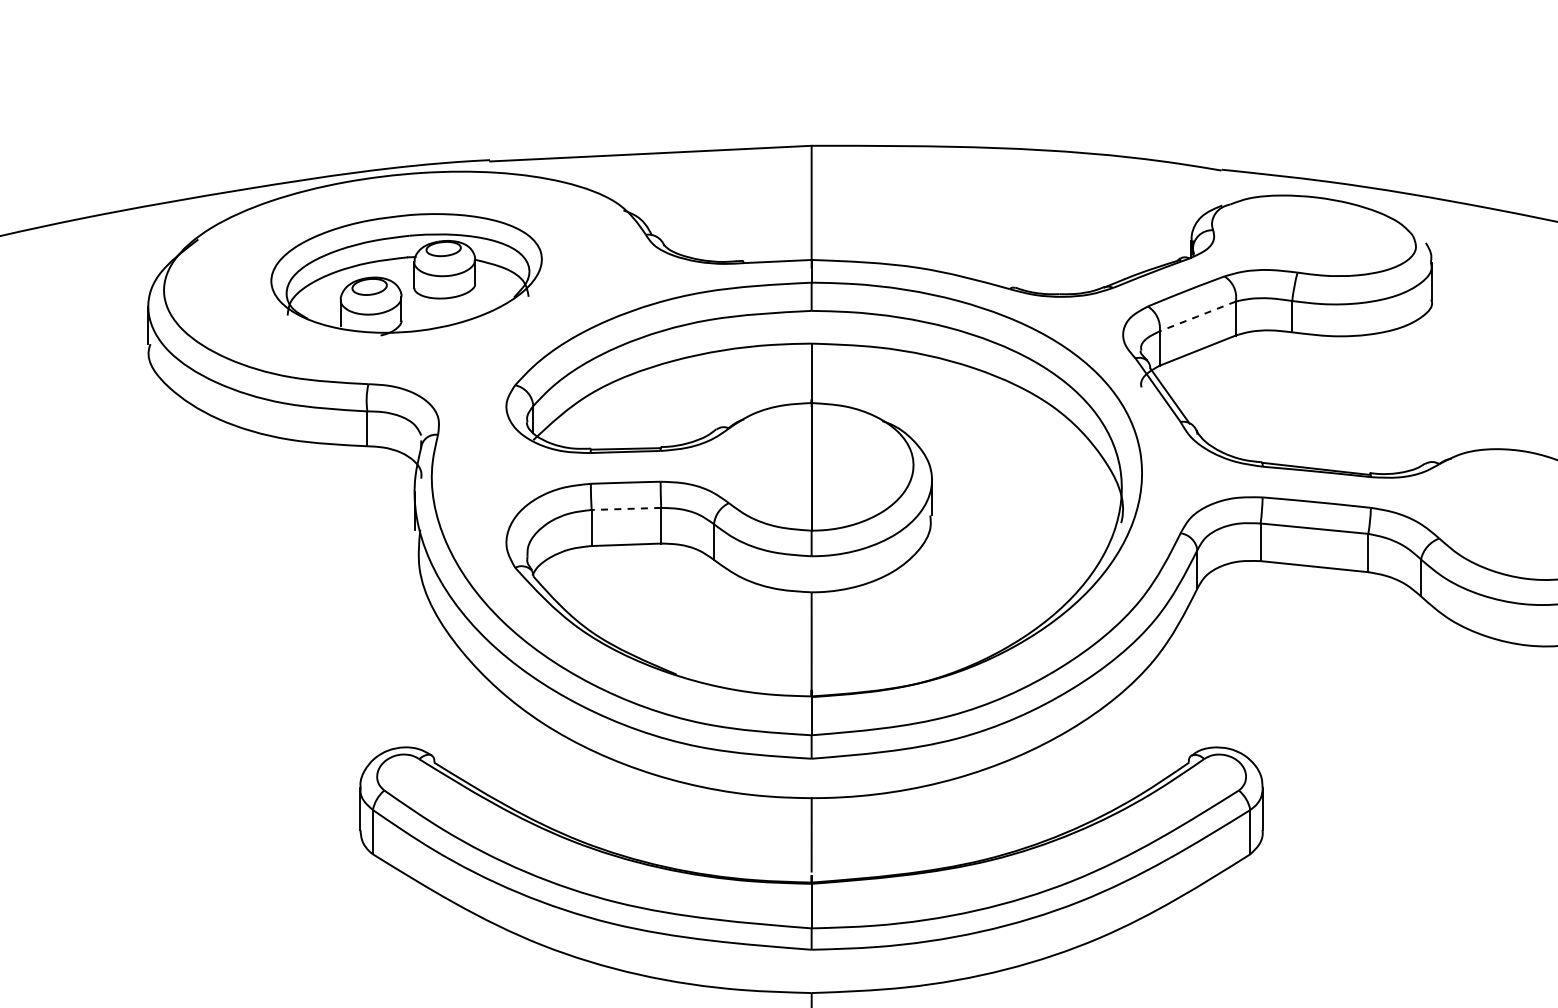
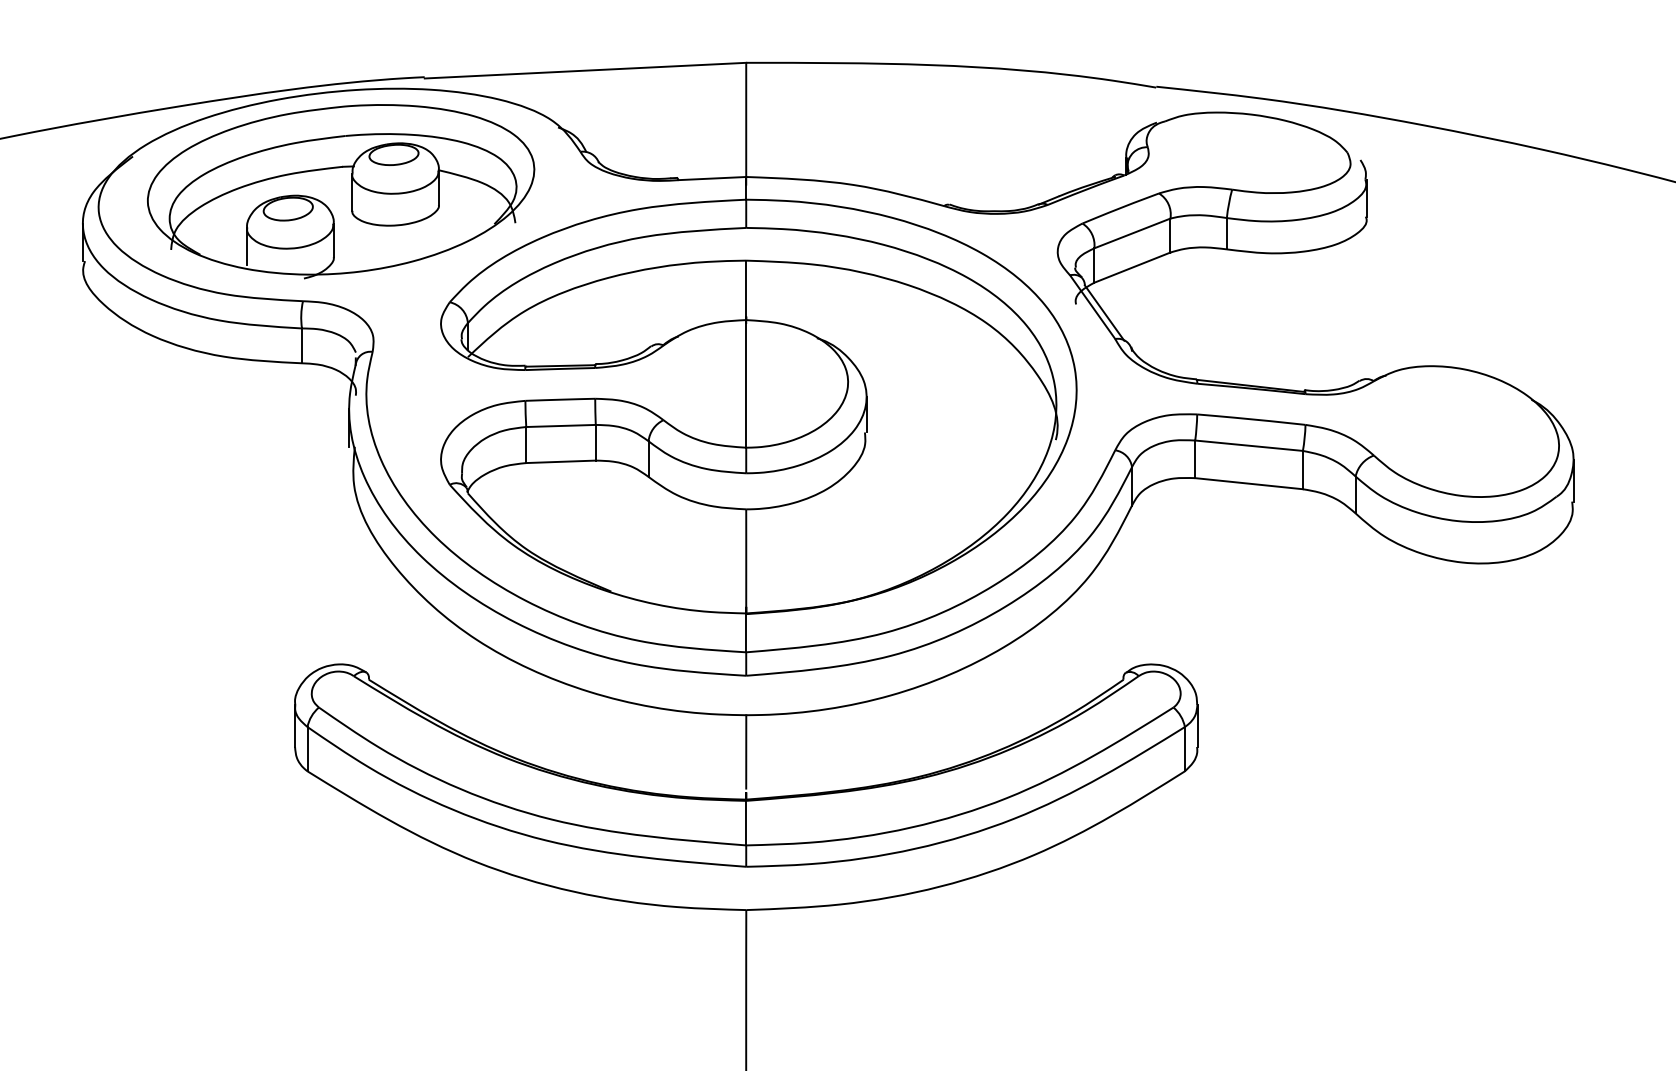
part: (406, 274) -> (341, 191), size x1.43
line: (1197, 316) -> (1132, 233), dashed -> solid
line: (626, 508) -> (561, 425), dashed -> solid

